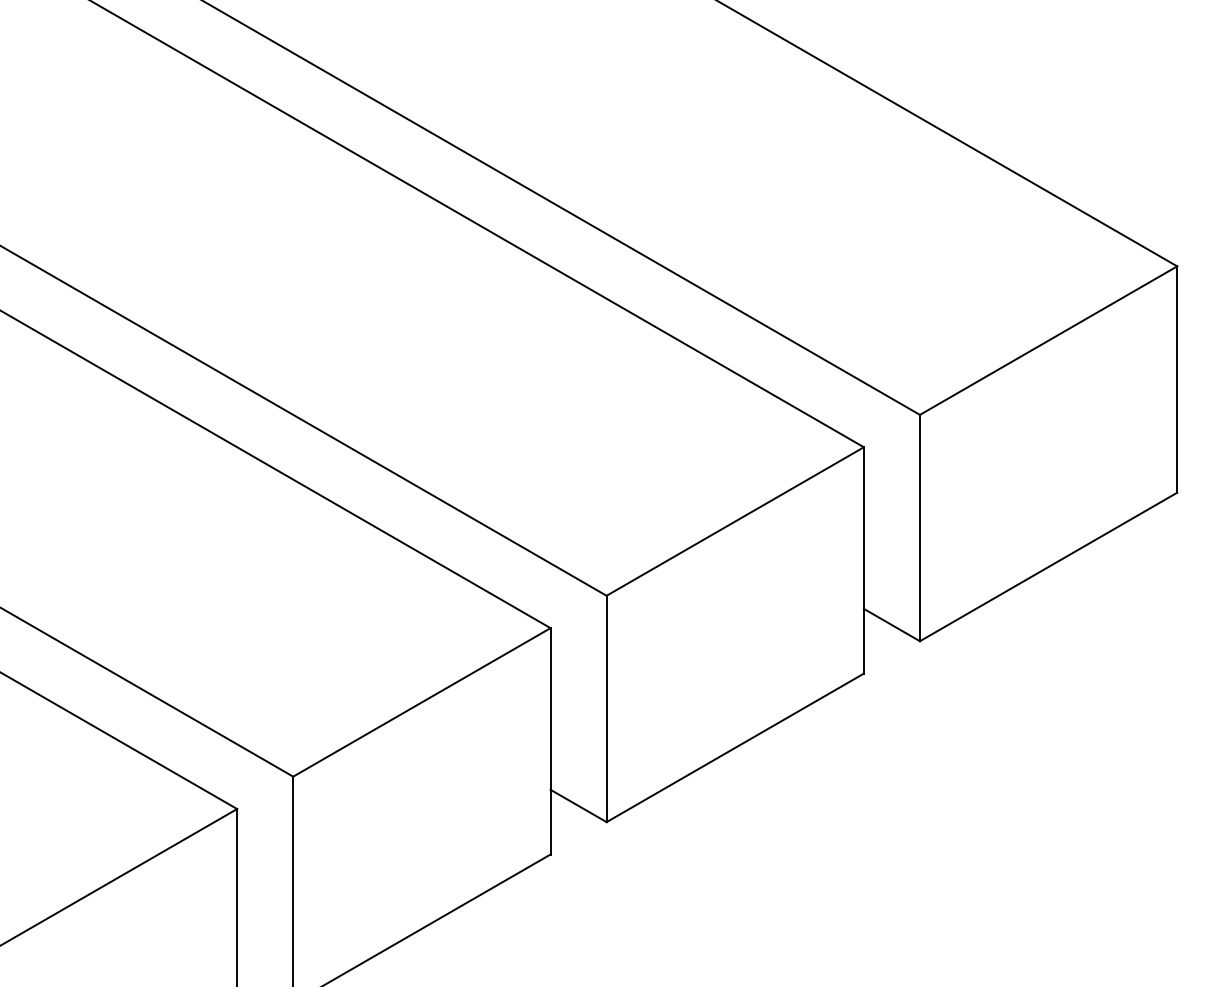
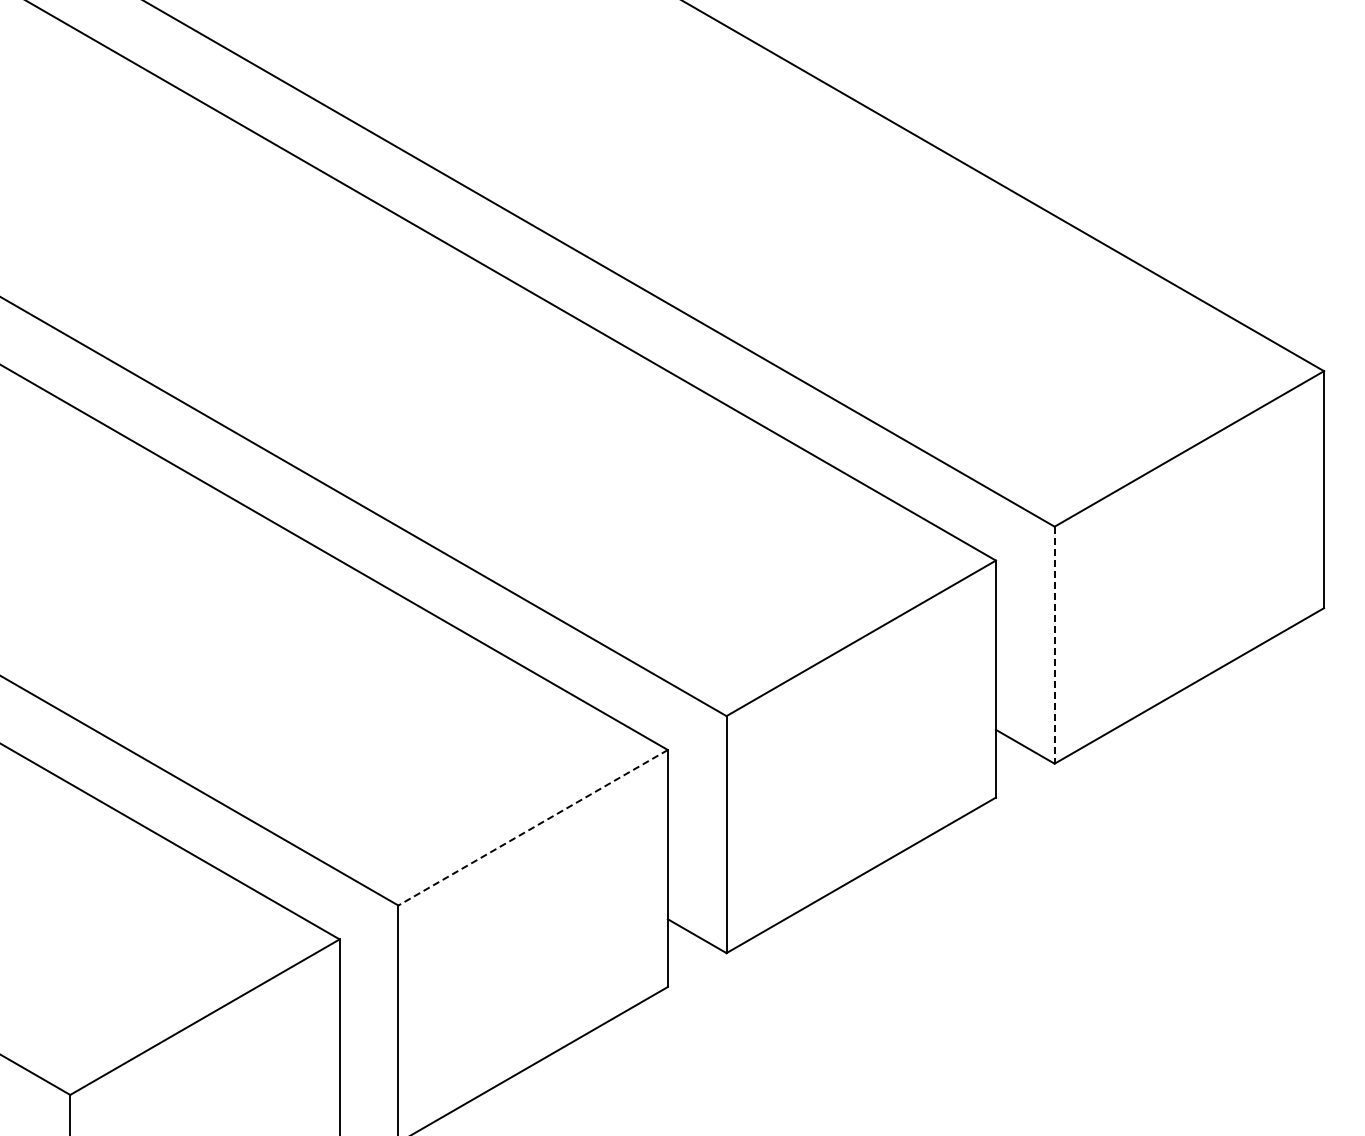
line: (919, 528) -> (1054, 645), solid -> dashed
line: (422, 702) -> (533, 827), solid -> dashed

